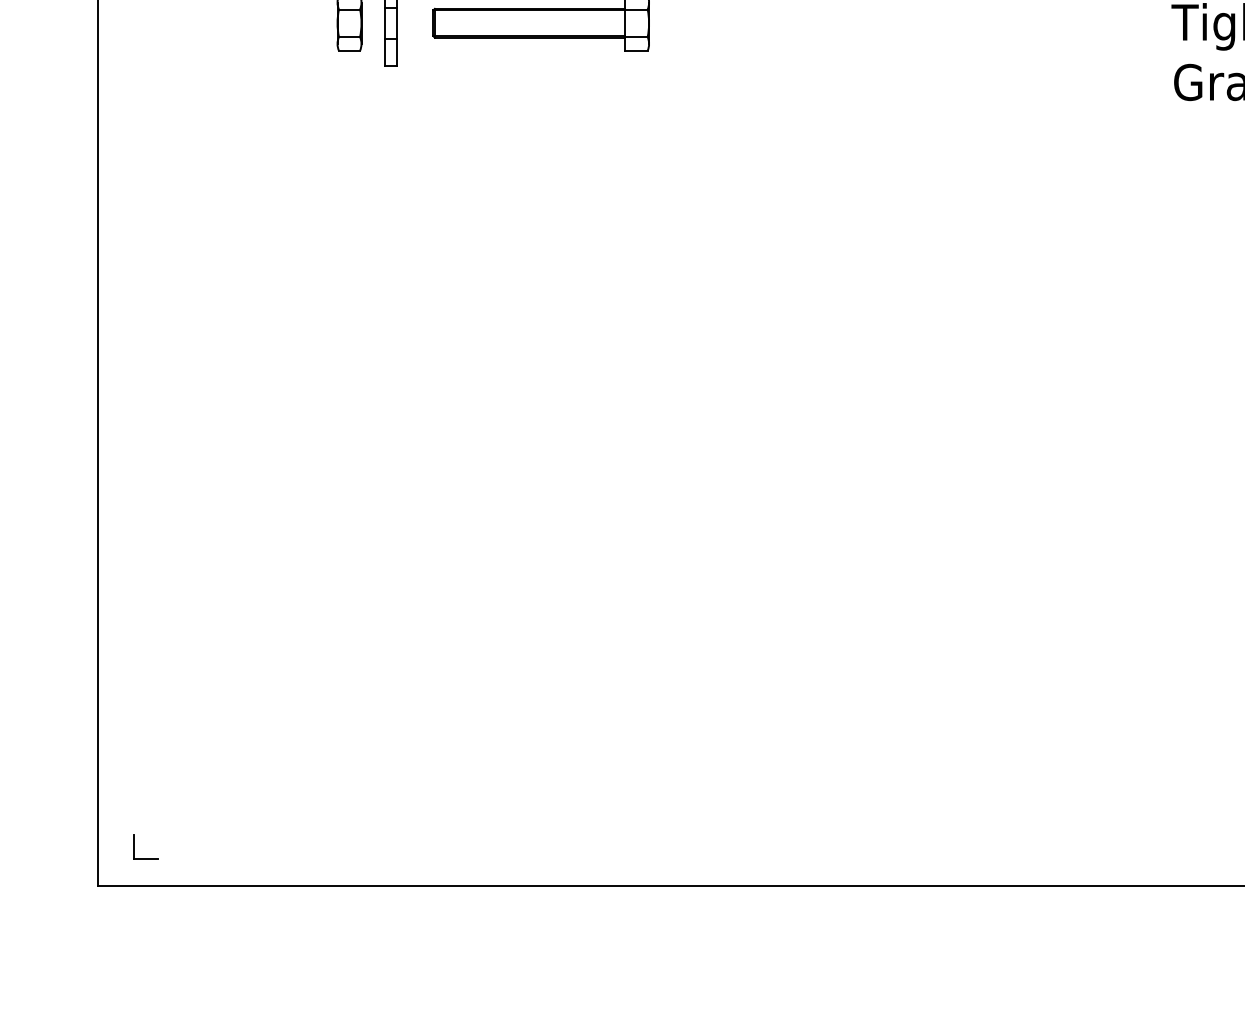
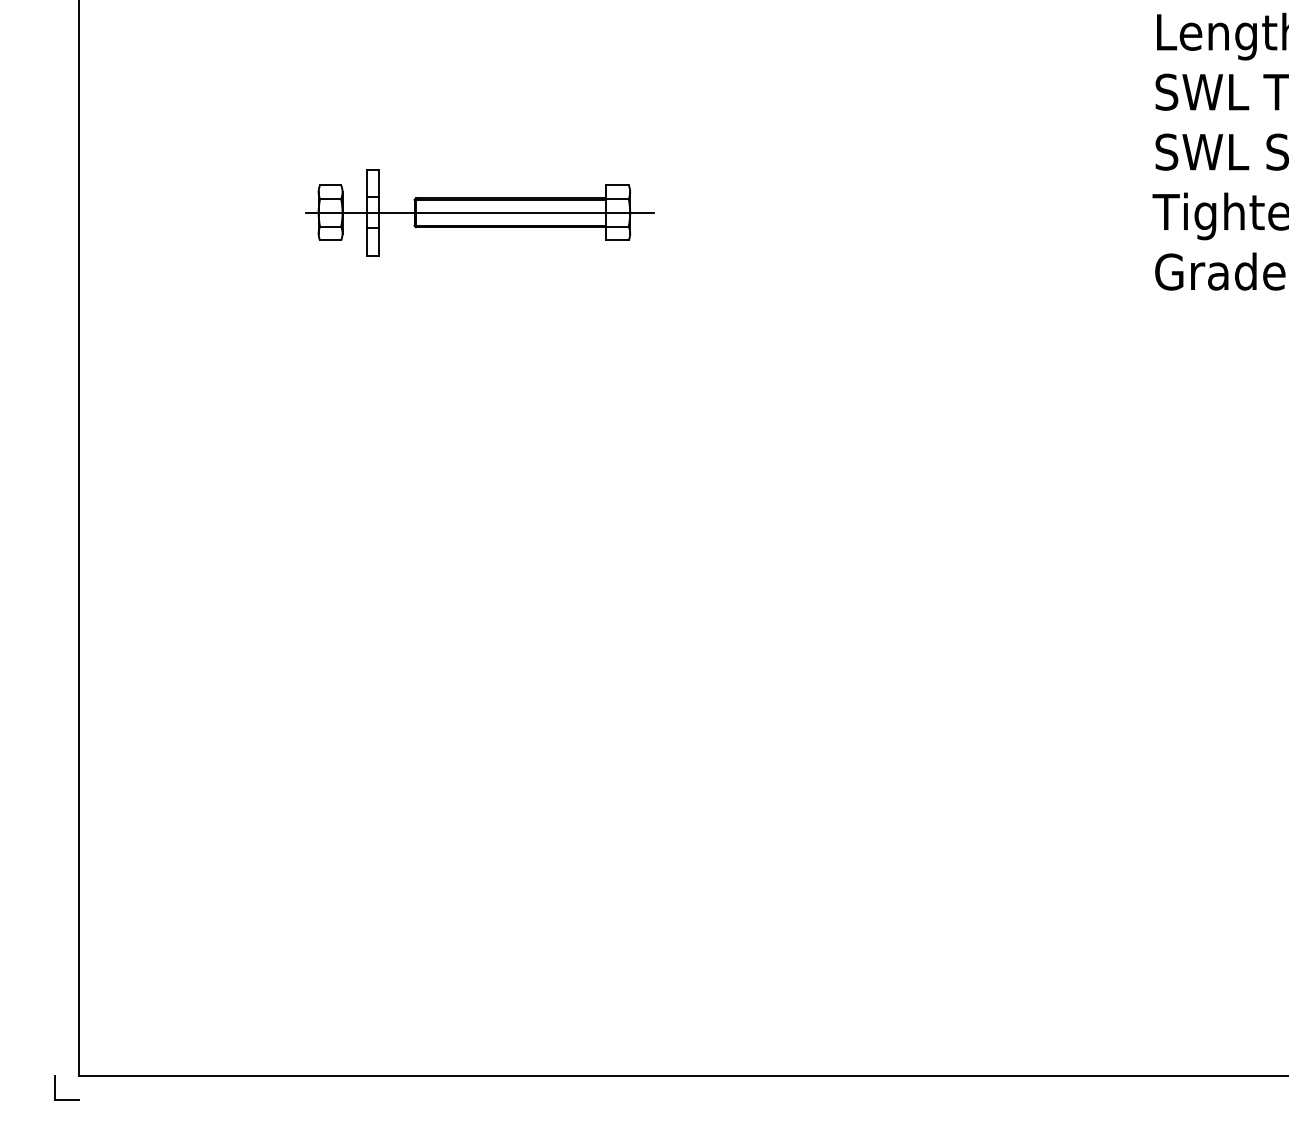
line: (498, 22) -> (479, 212), added
part: (134, 846) -> (55, 1087), moved

